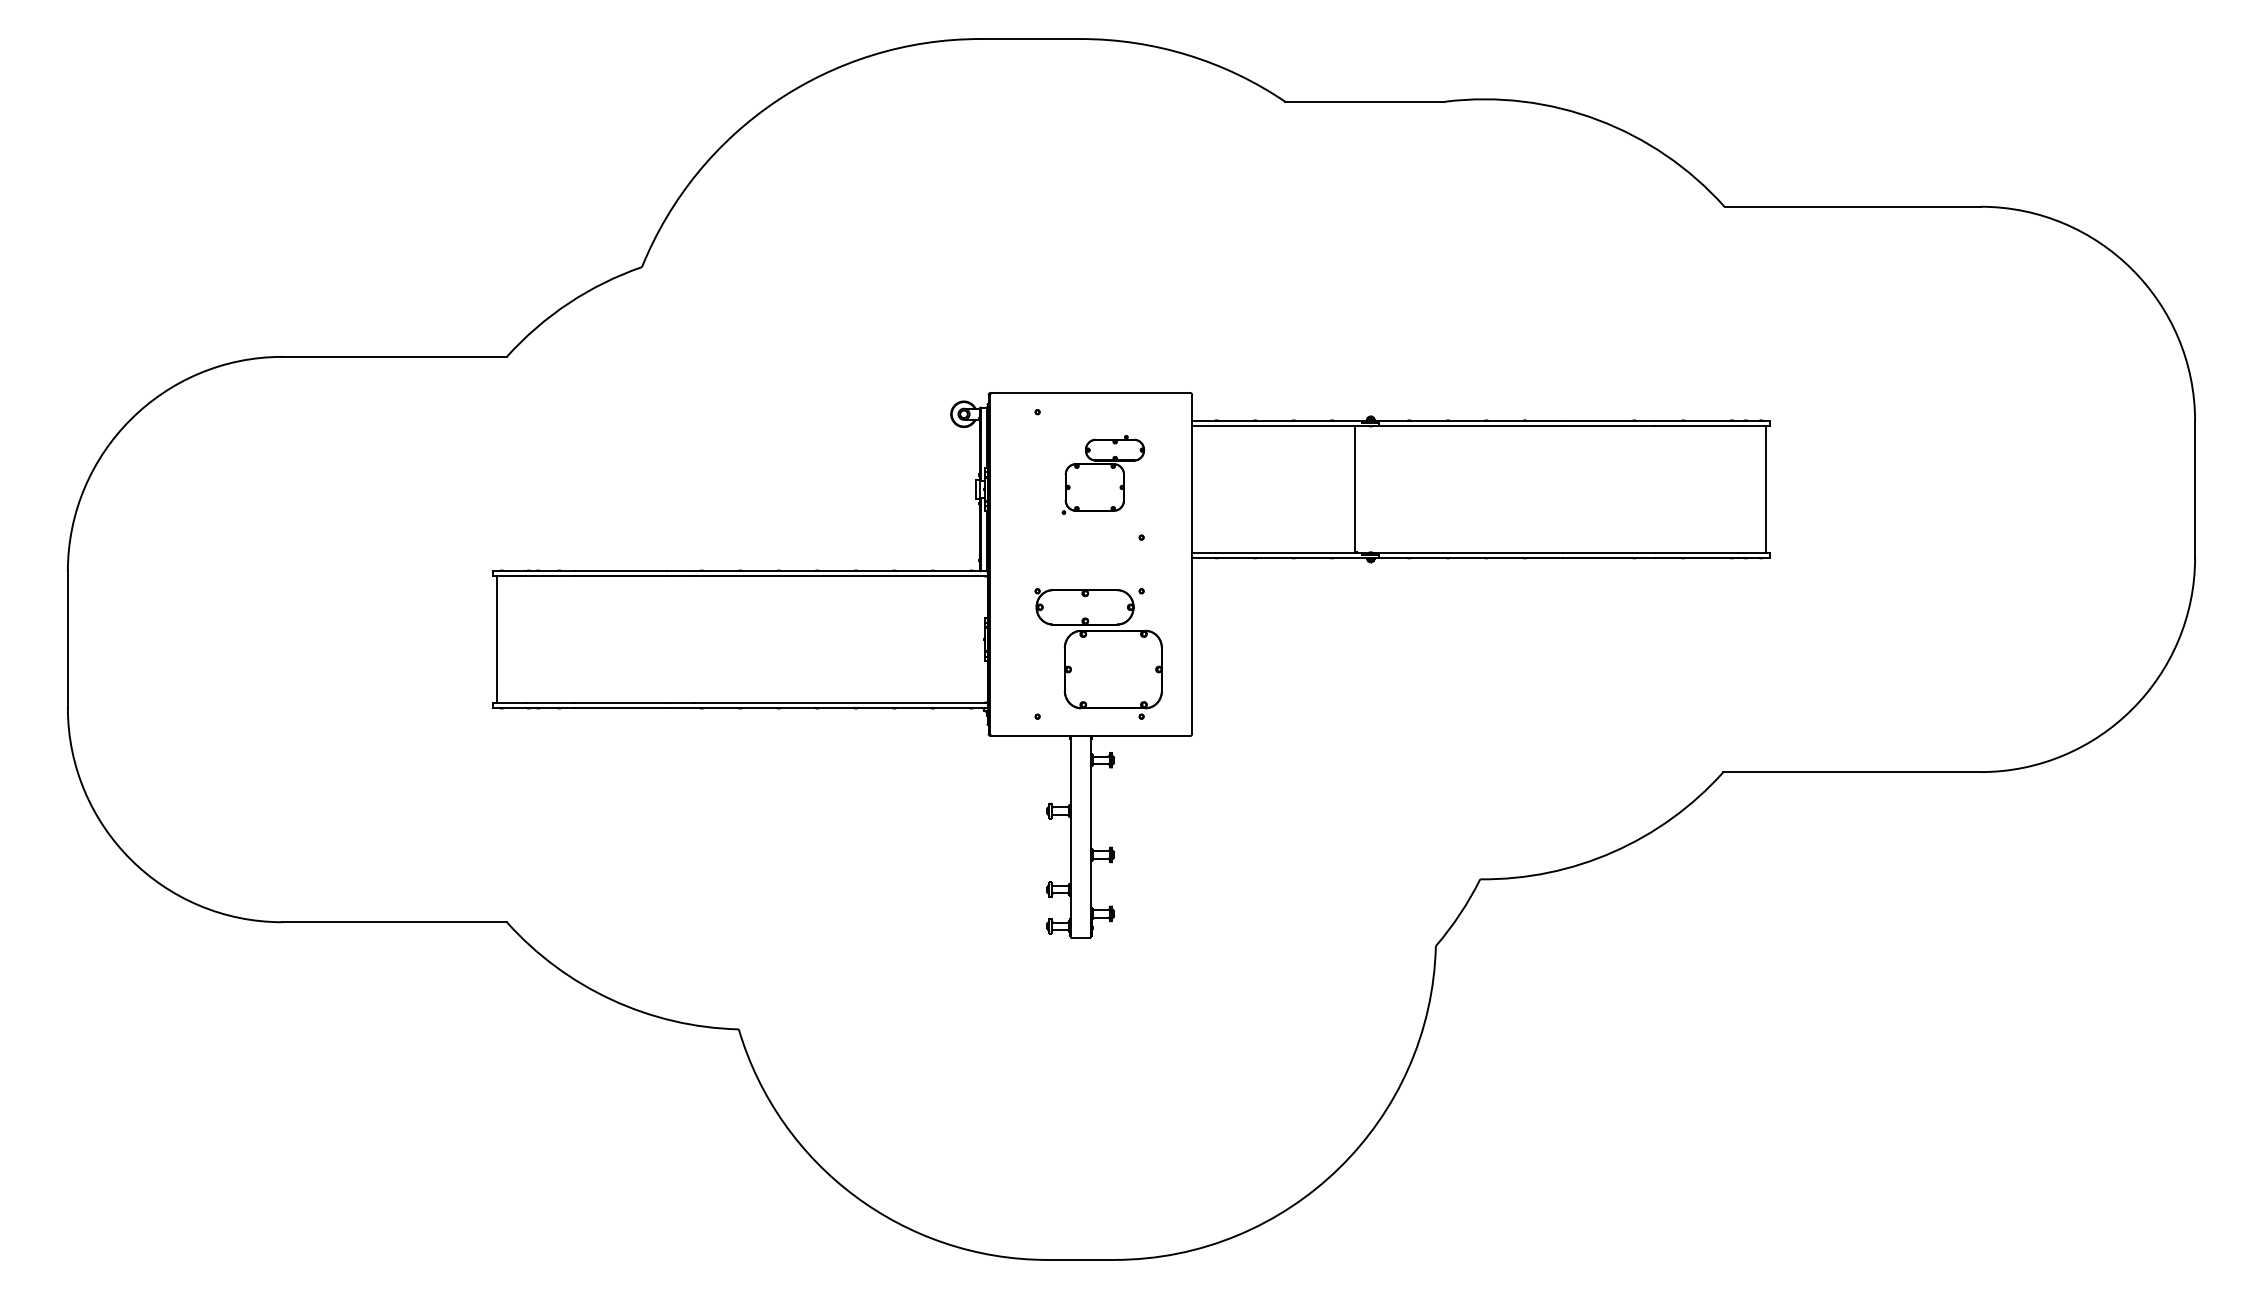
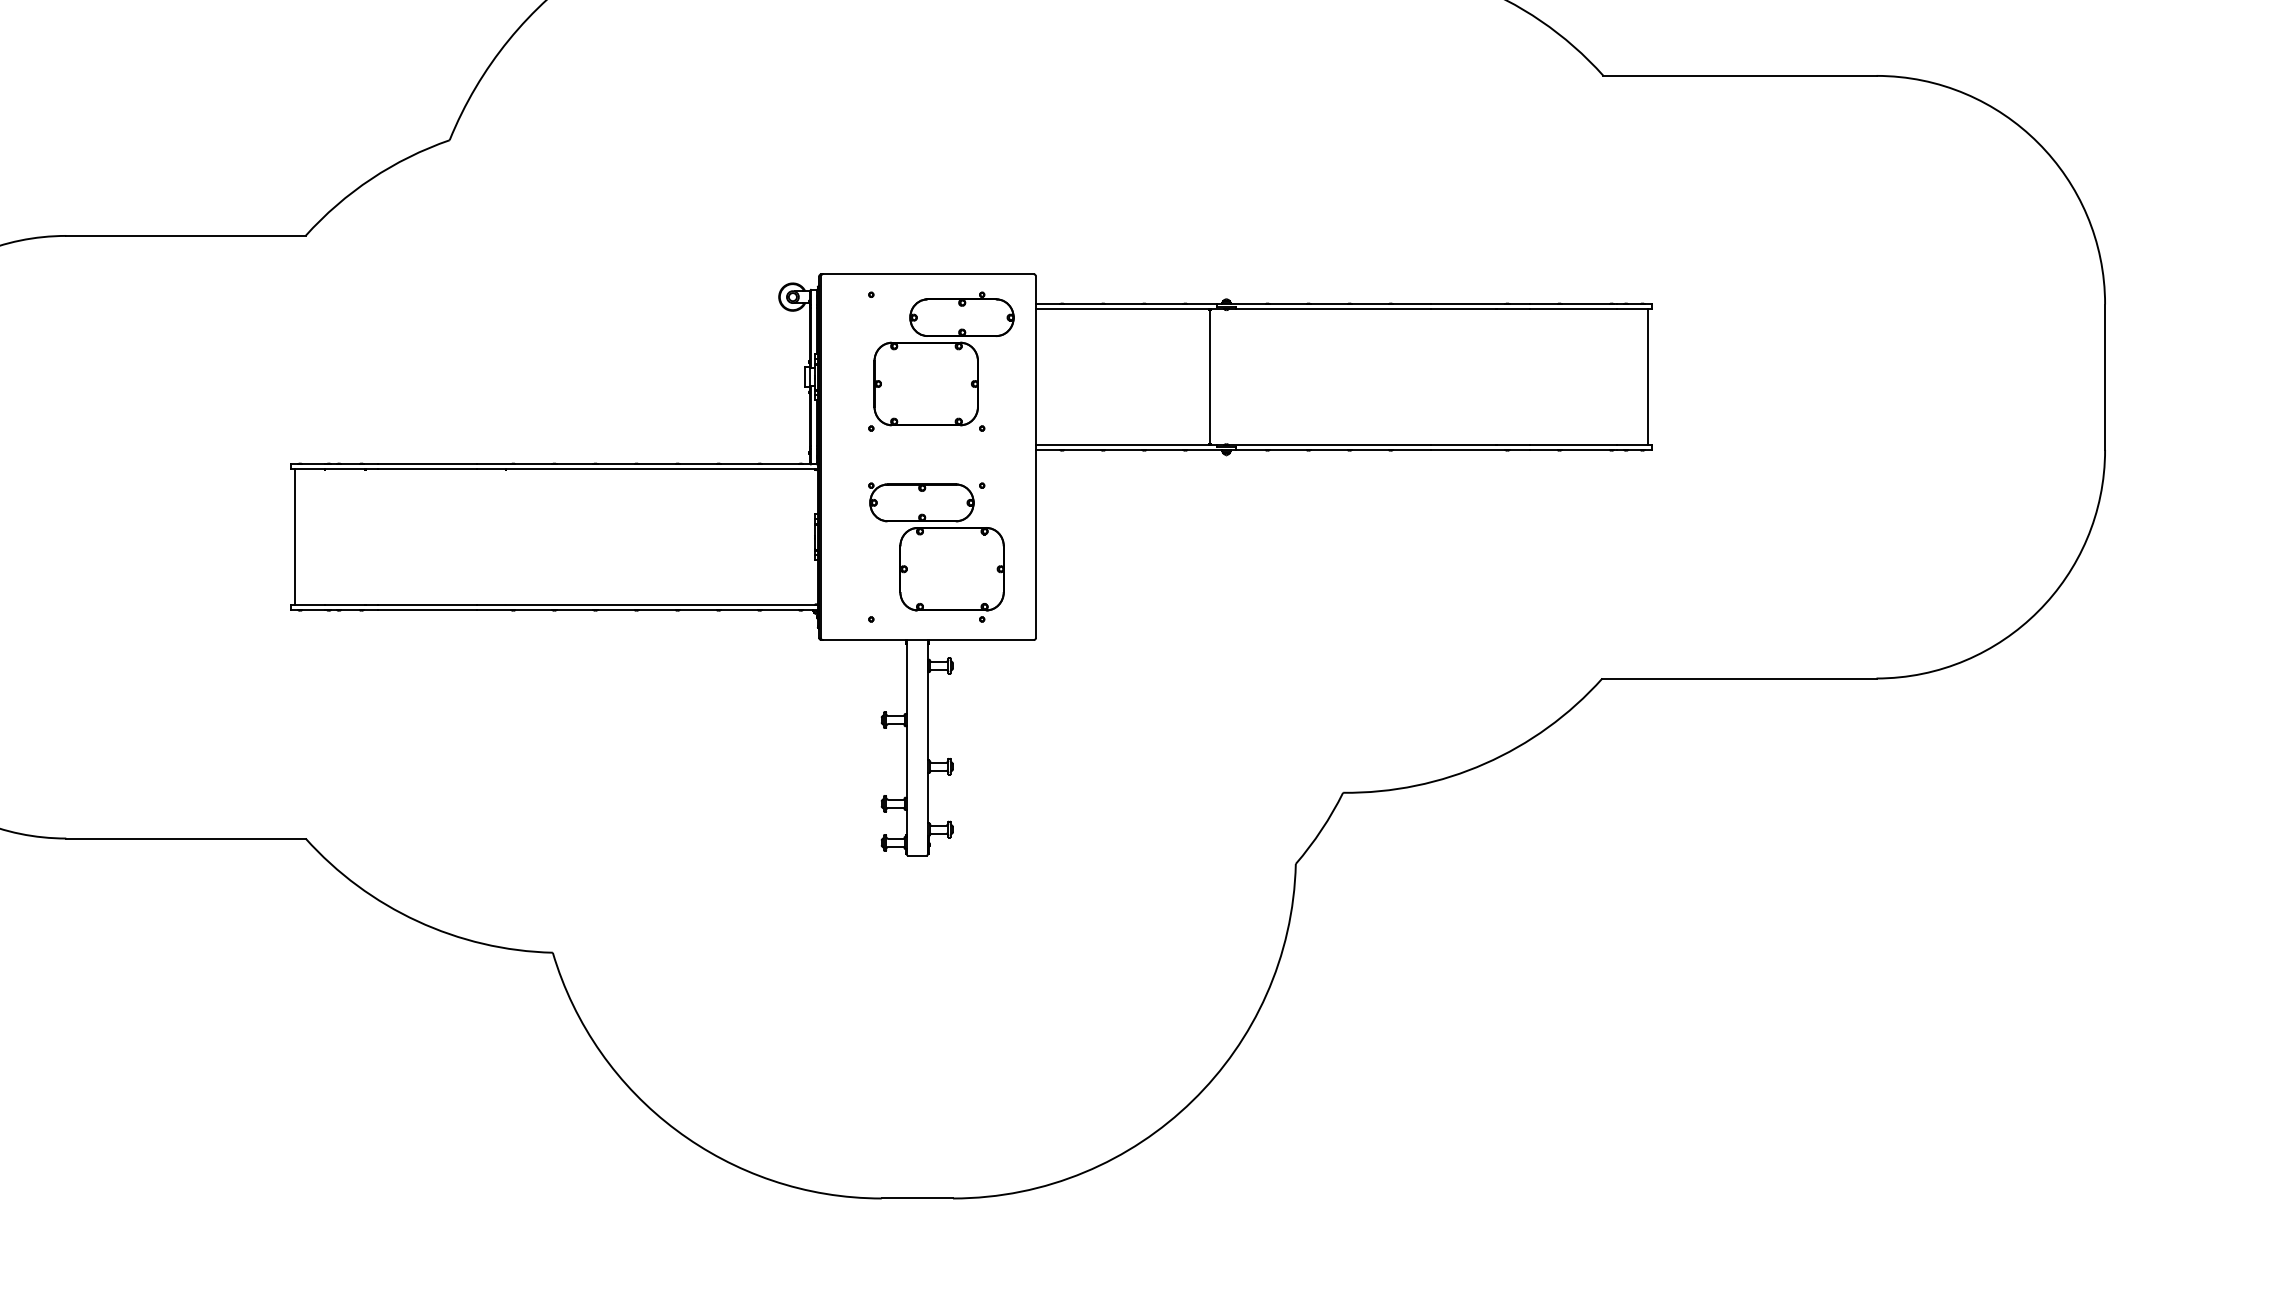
part: (1103, 474) -> (941, 361), size x1.67

